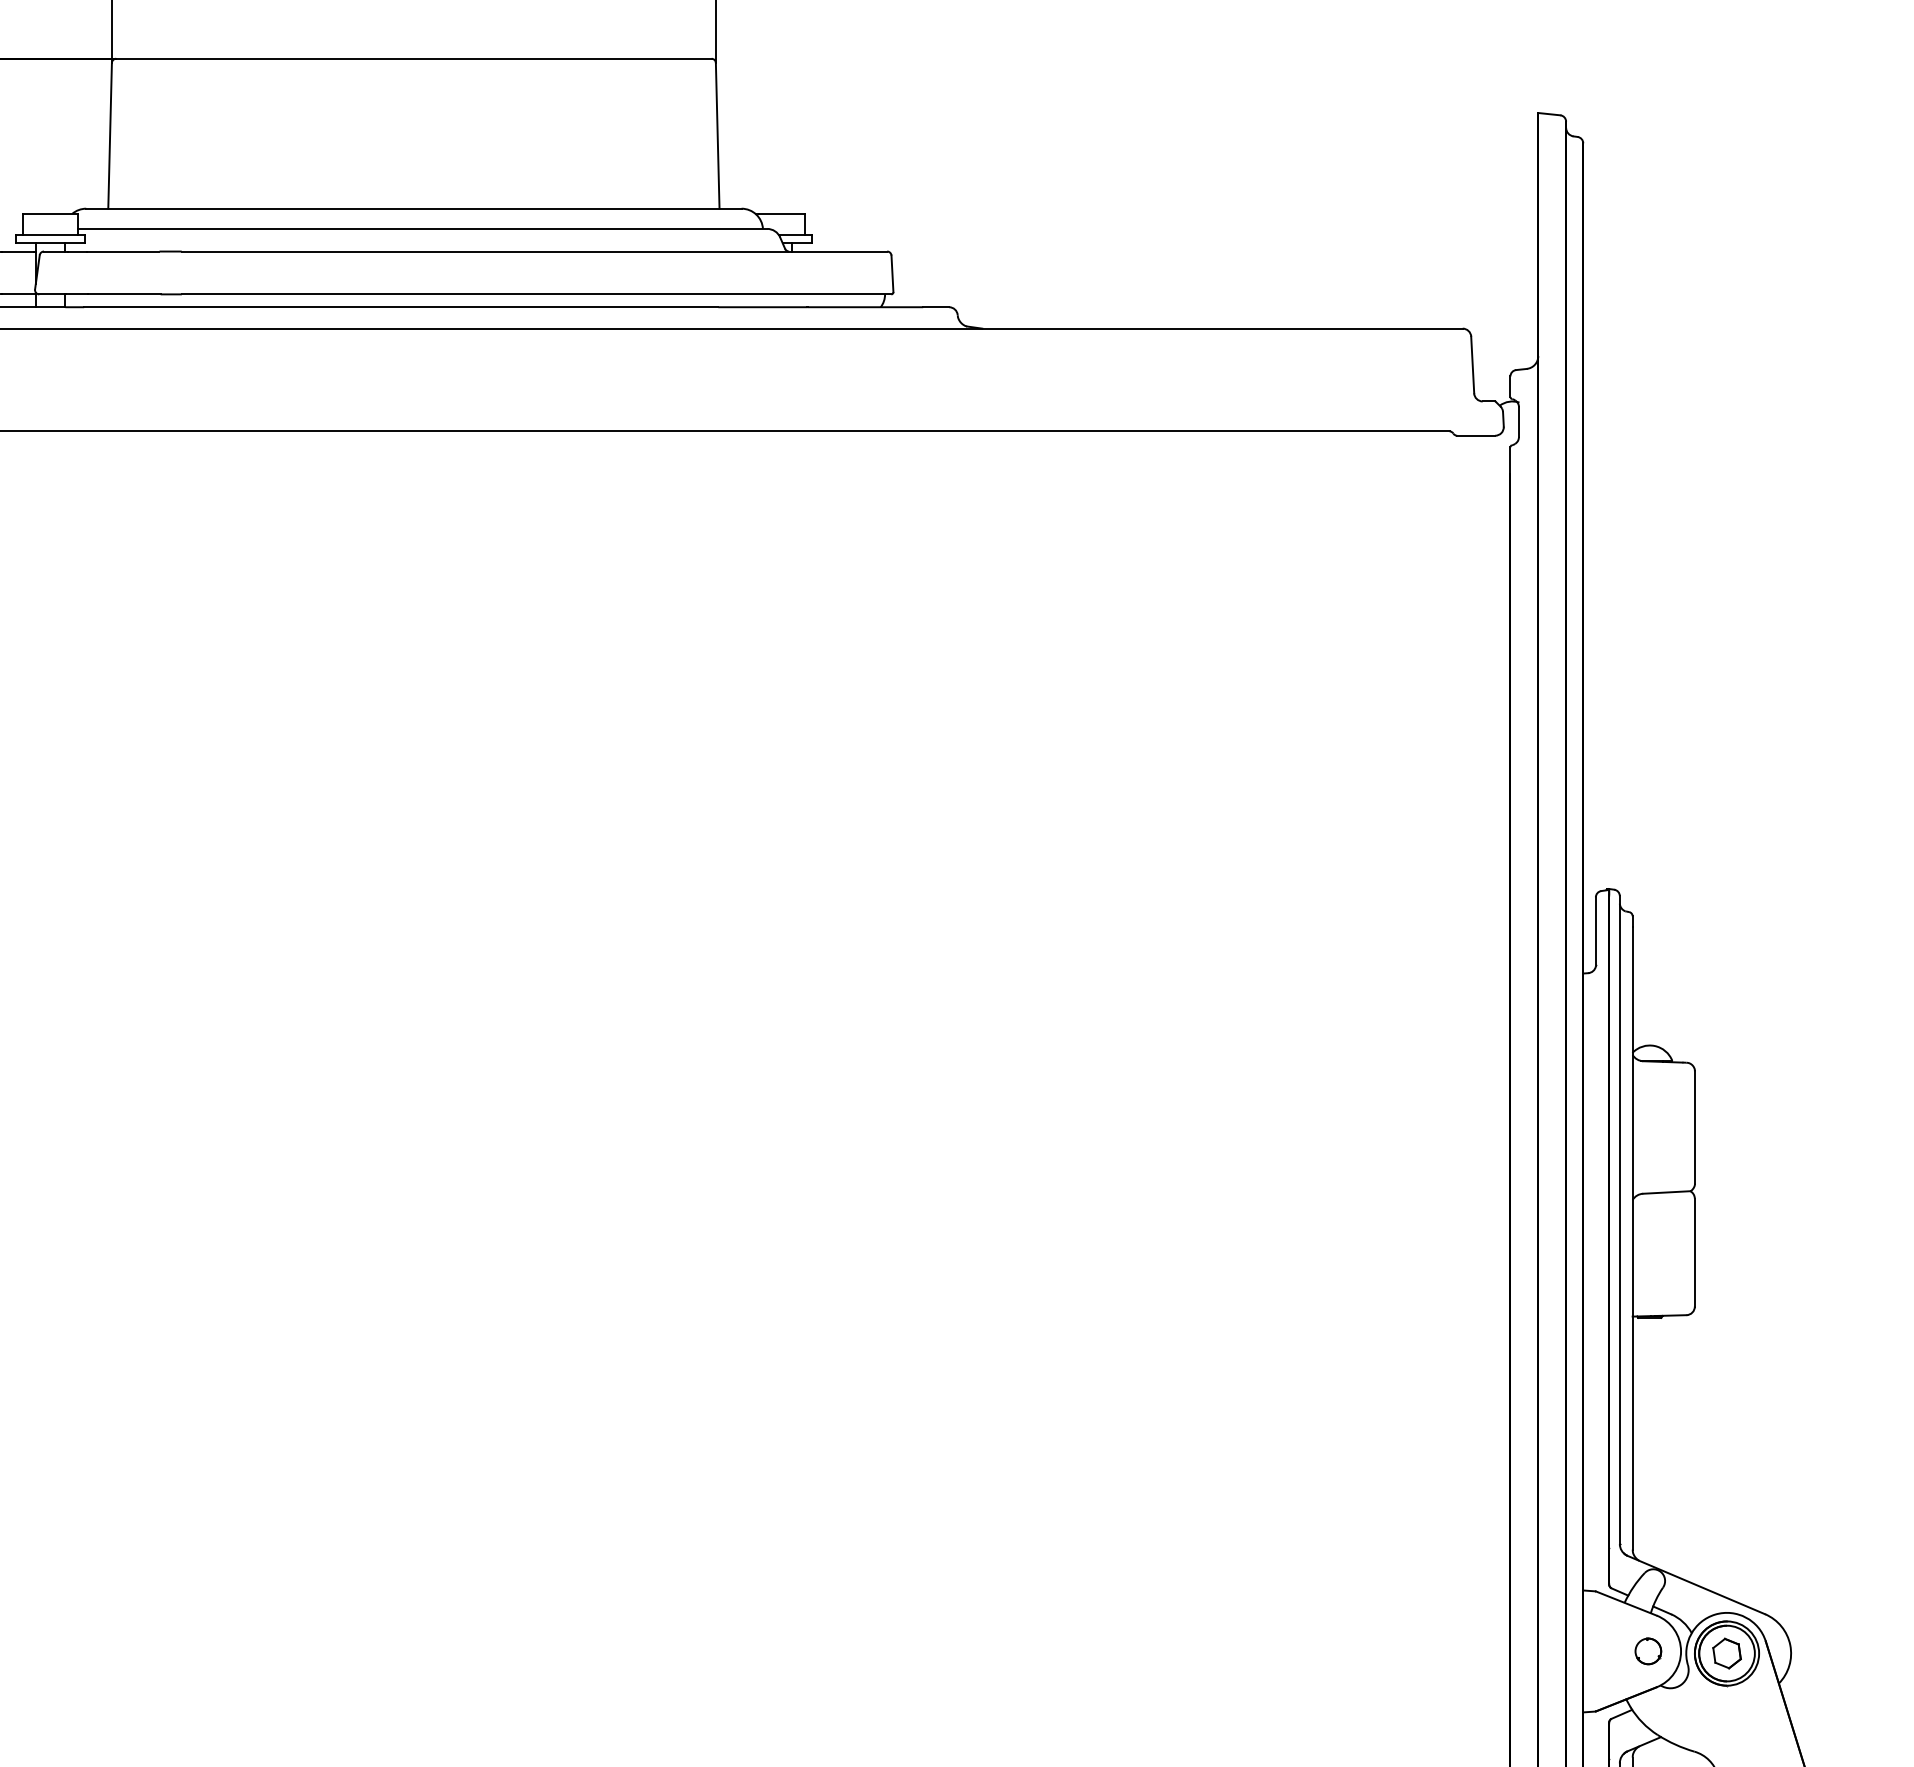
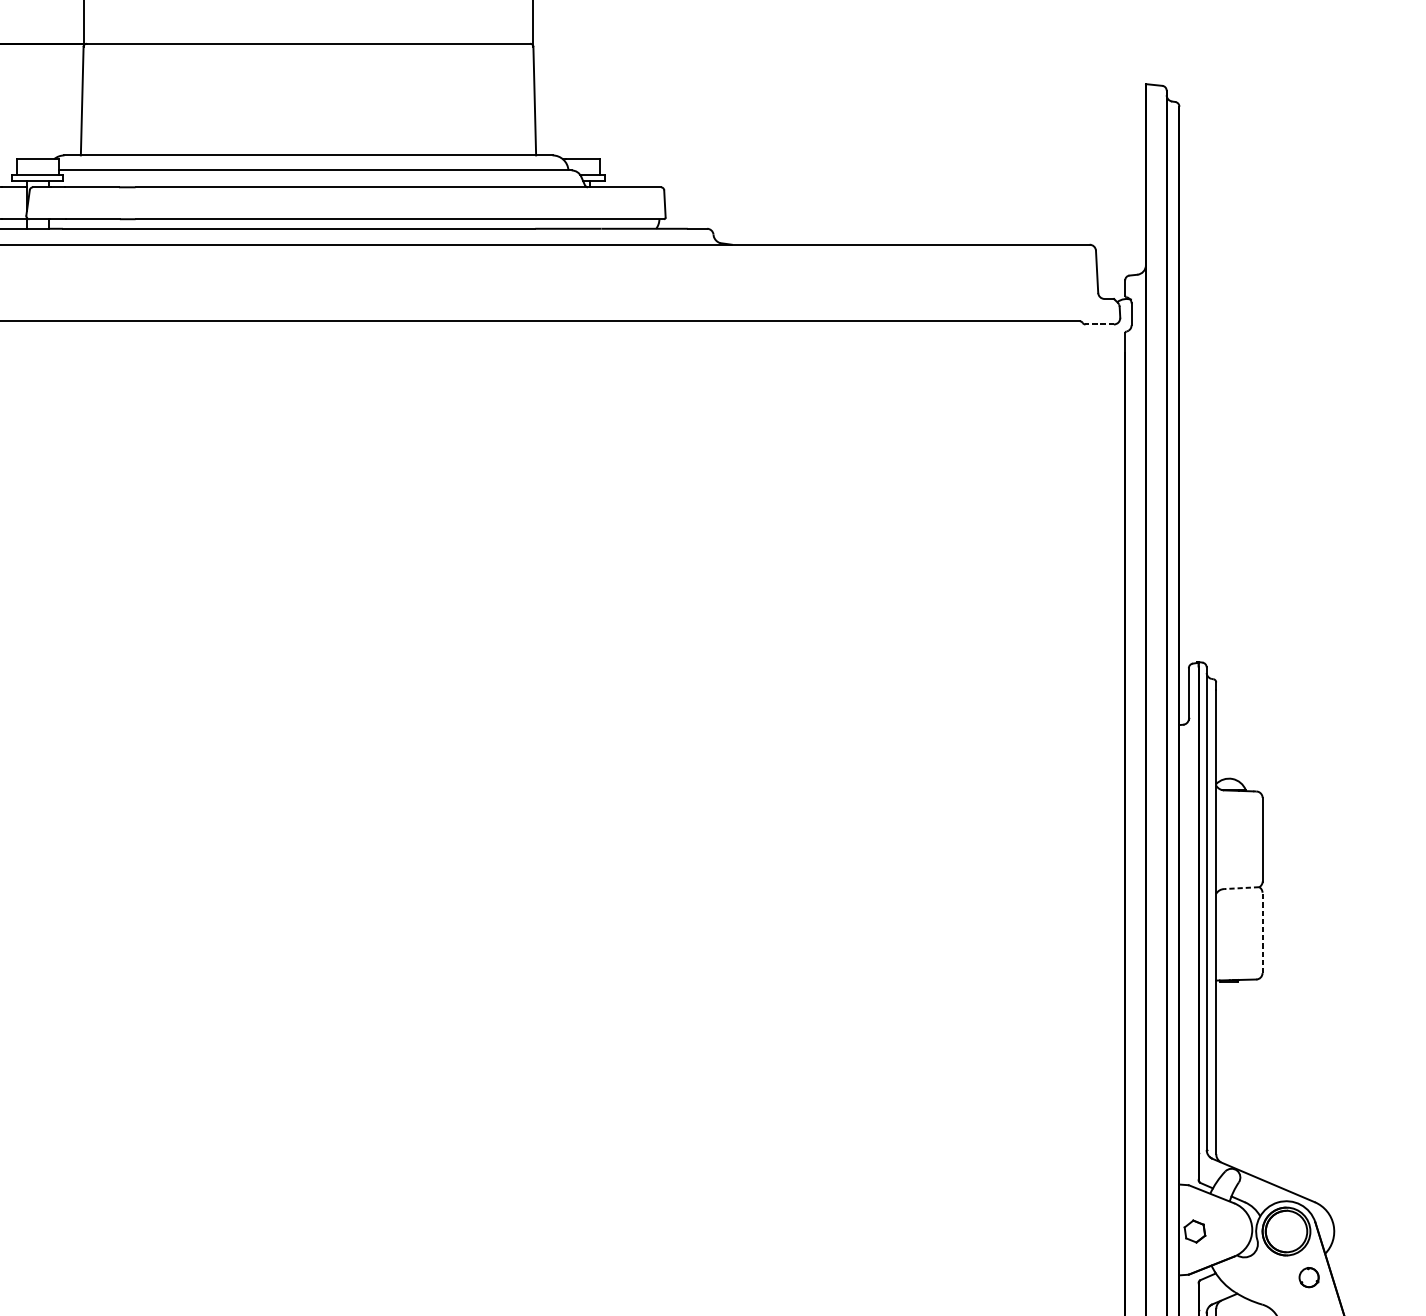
line: (1475, 435) -> (1099, 324), solid -> dashed
line: (1666, 1192) -> (1241, 888), solid -> dashed
line: (1694, 1252) -> (1262, 932), solid -> dashed
part: (1648, 1651) -> (1309, 1277), moved
part: (1726, 1653) -> (1194, 1231), moved

